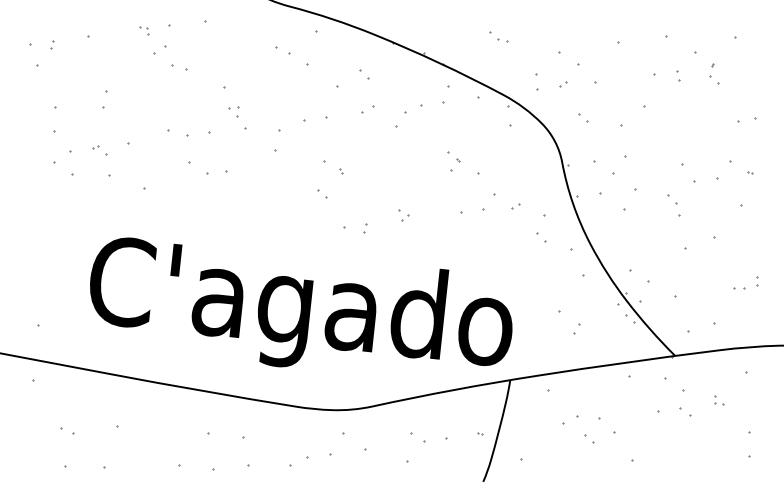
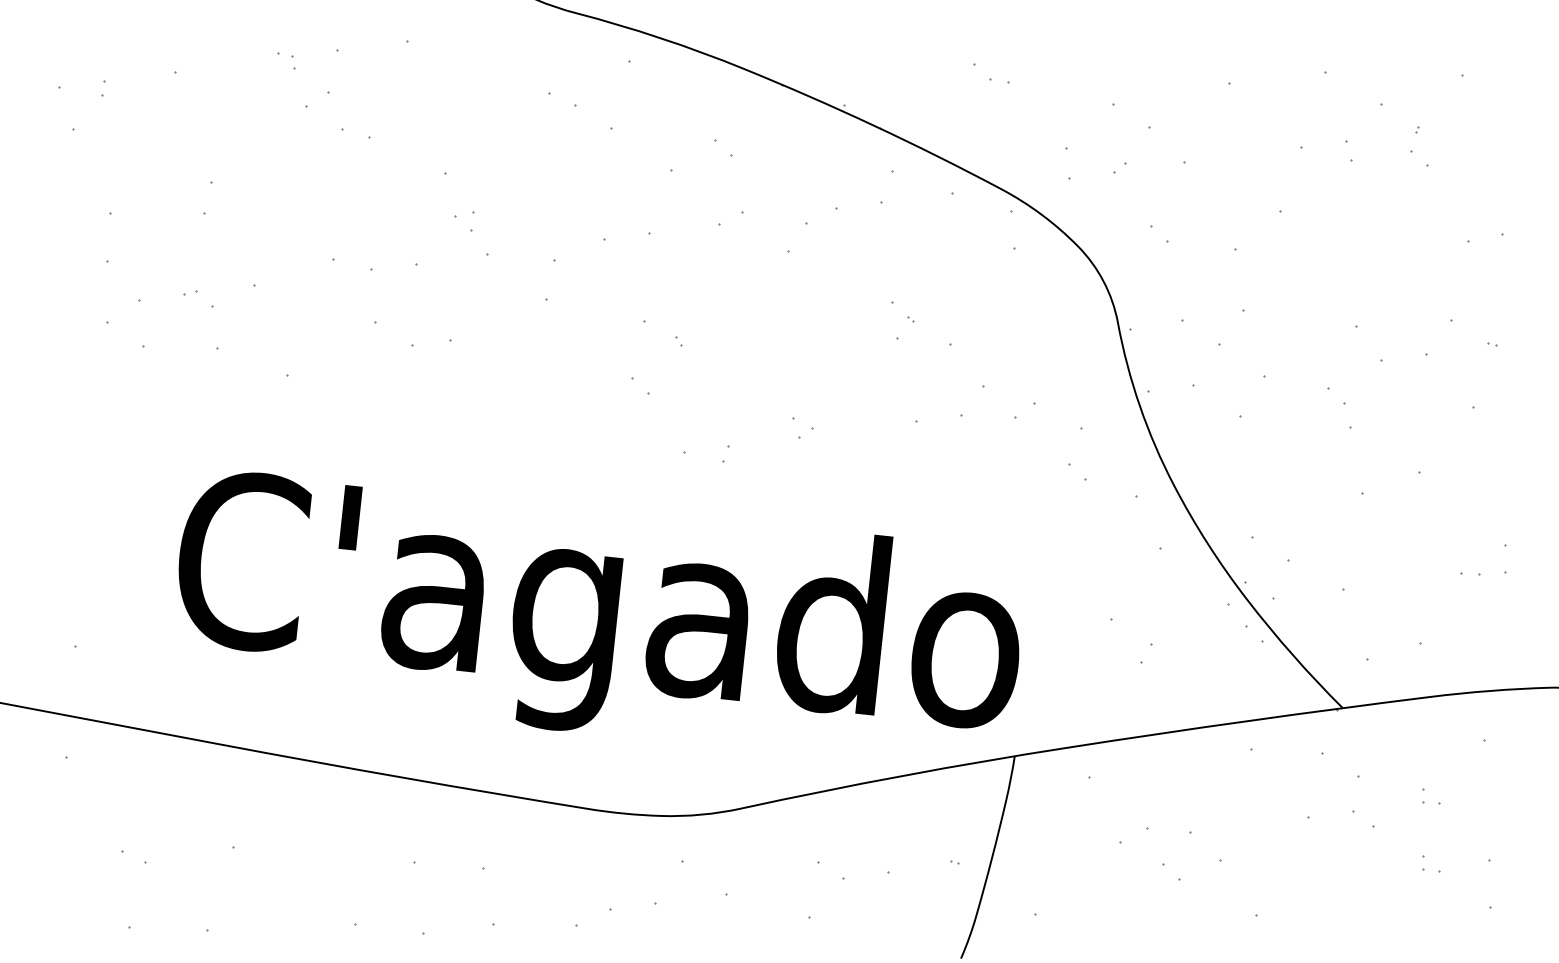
part: (515, 206) -> (1025, 410), size x1.6
part: (757, 281) -> (1506, 560), size x1.6
part: (719, 434) -> (1430, 864), added

